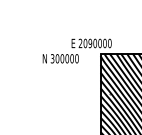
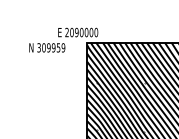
text: (70, 58) -> (56, 47), 300000 -> 309959

